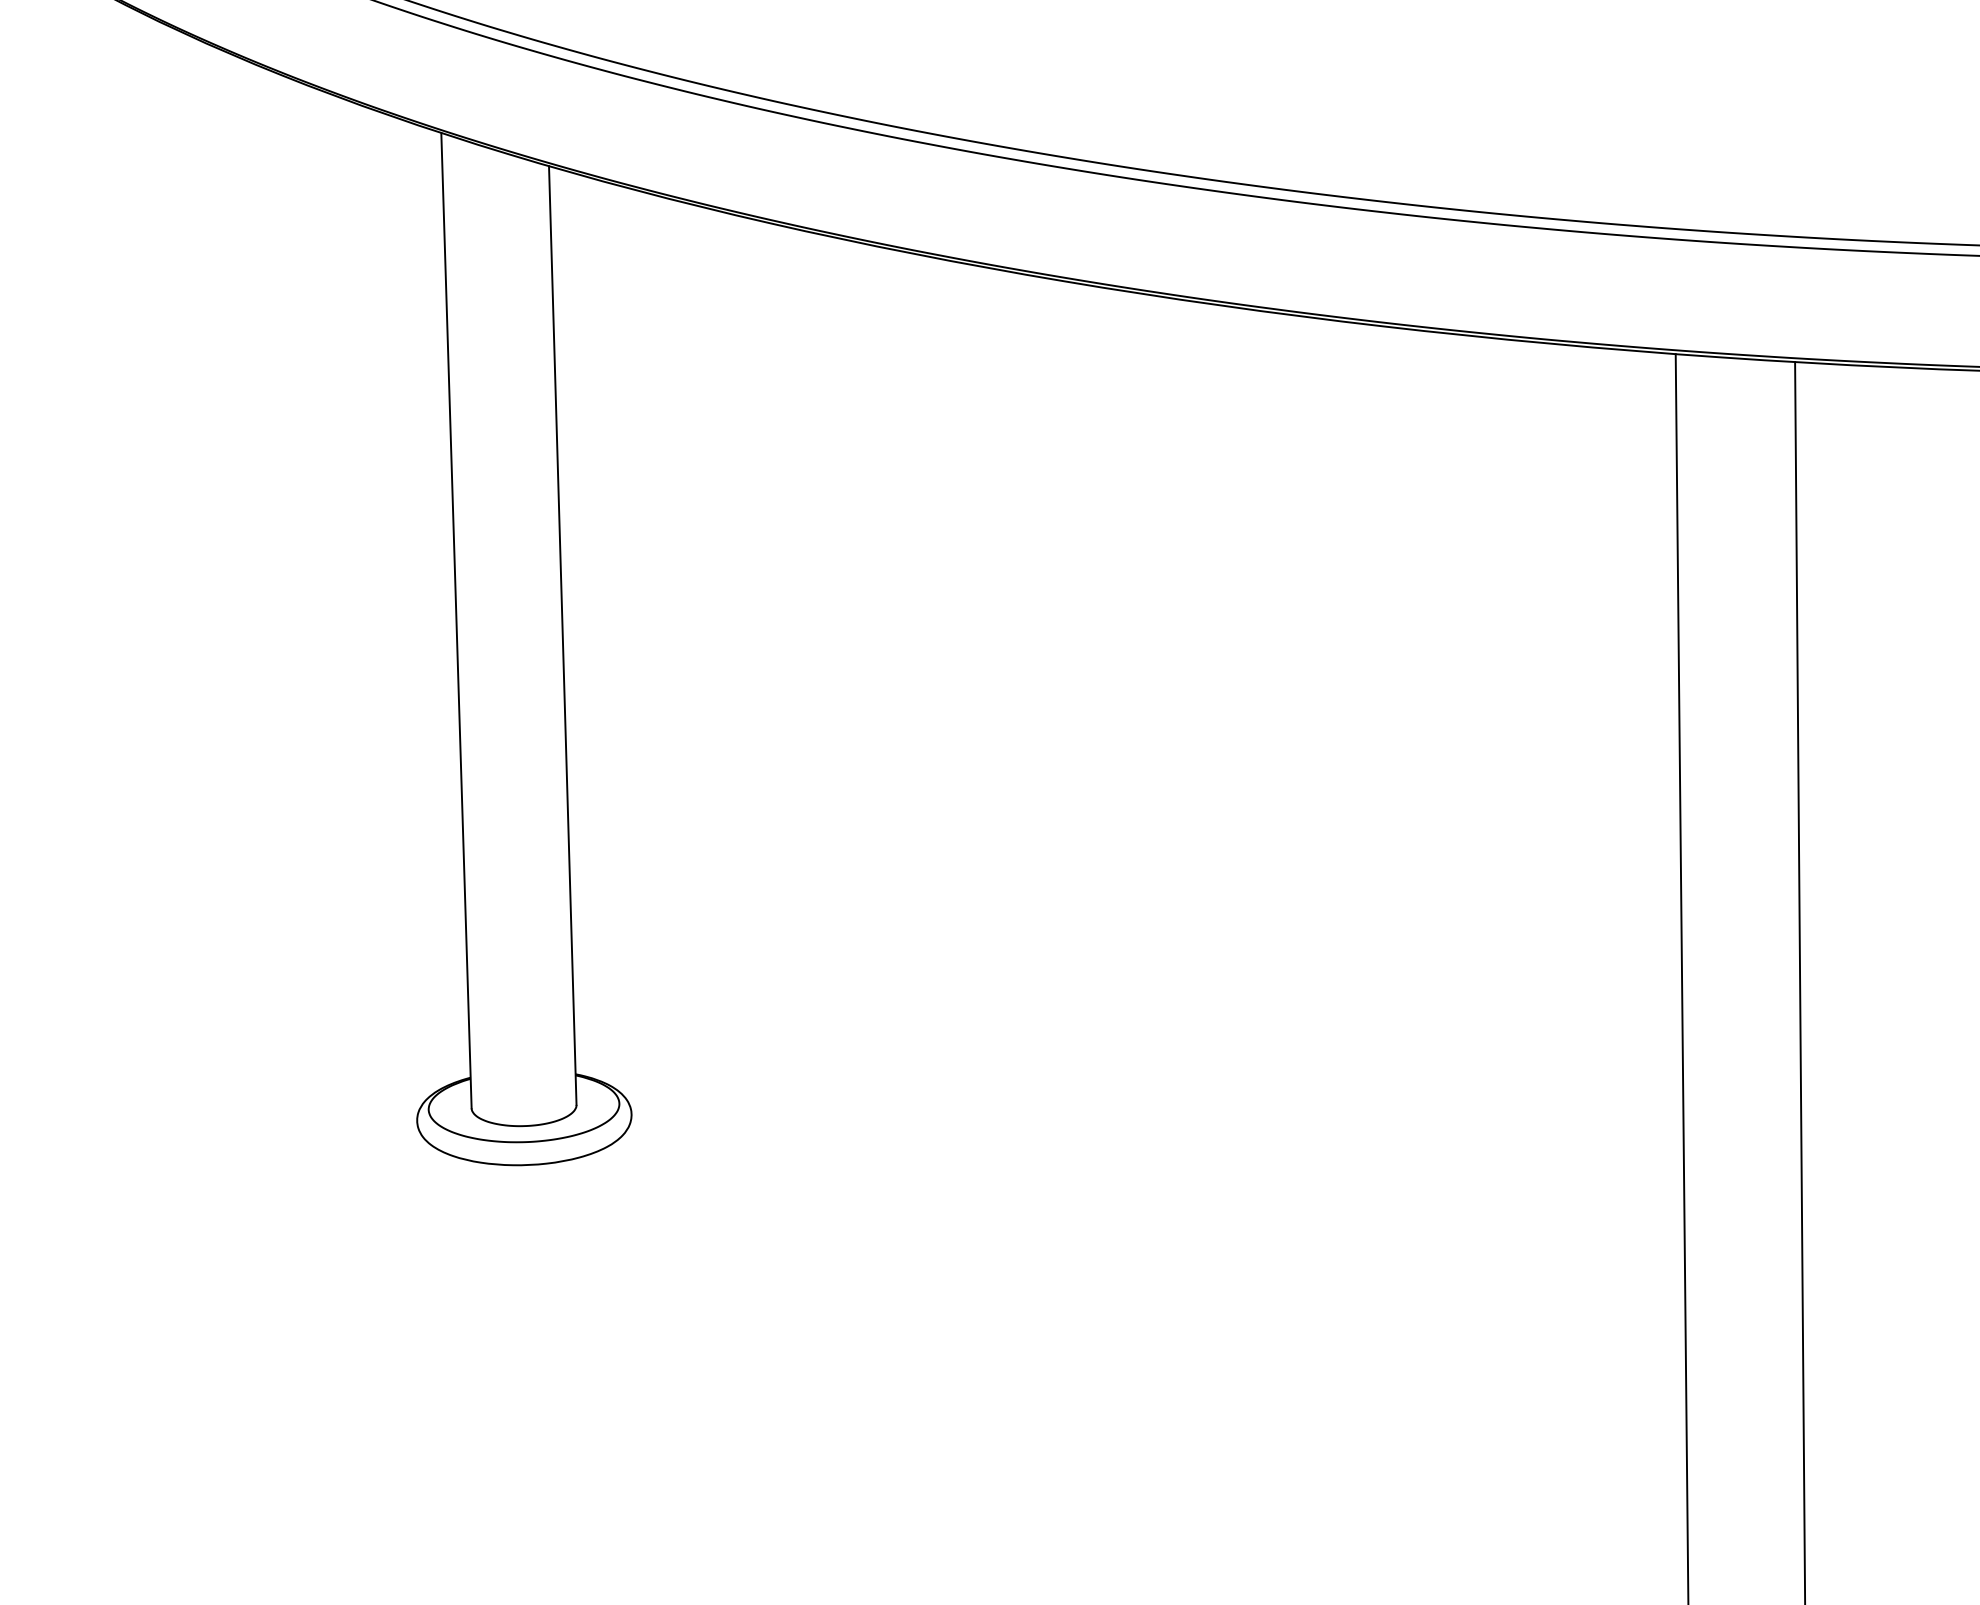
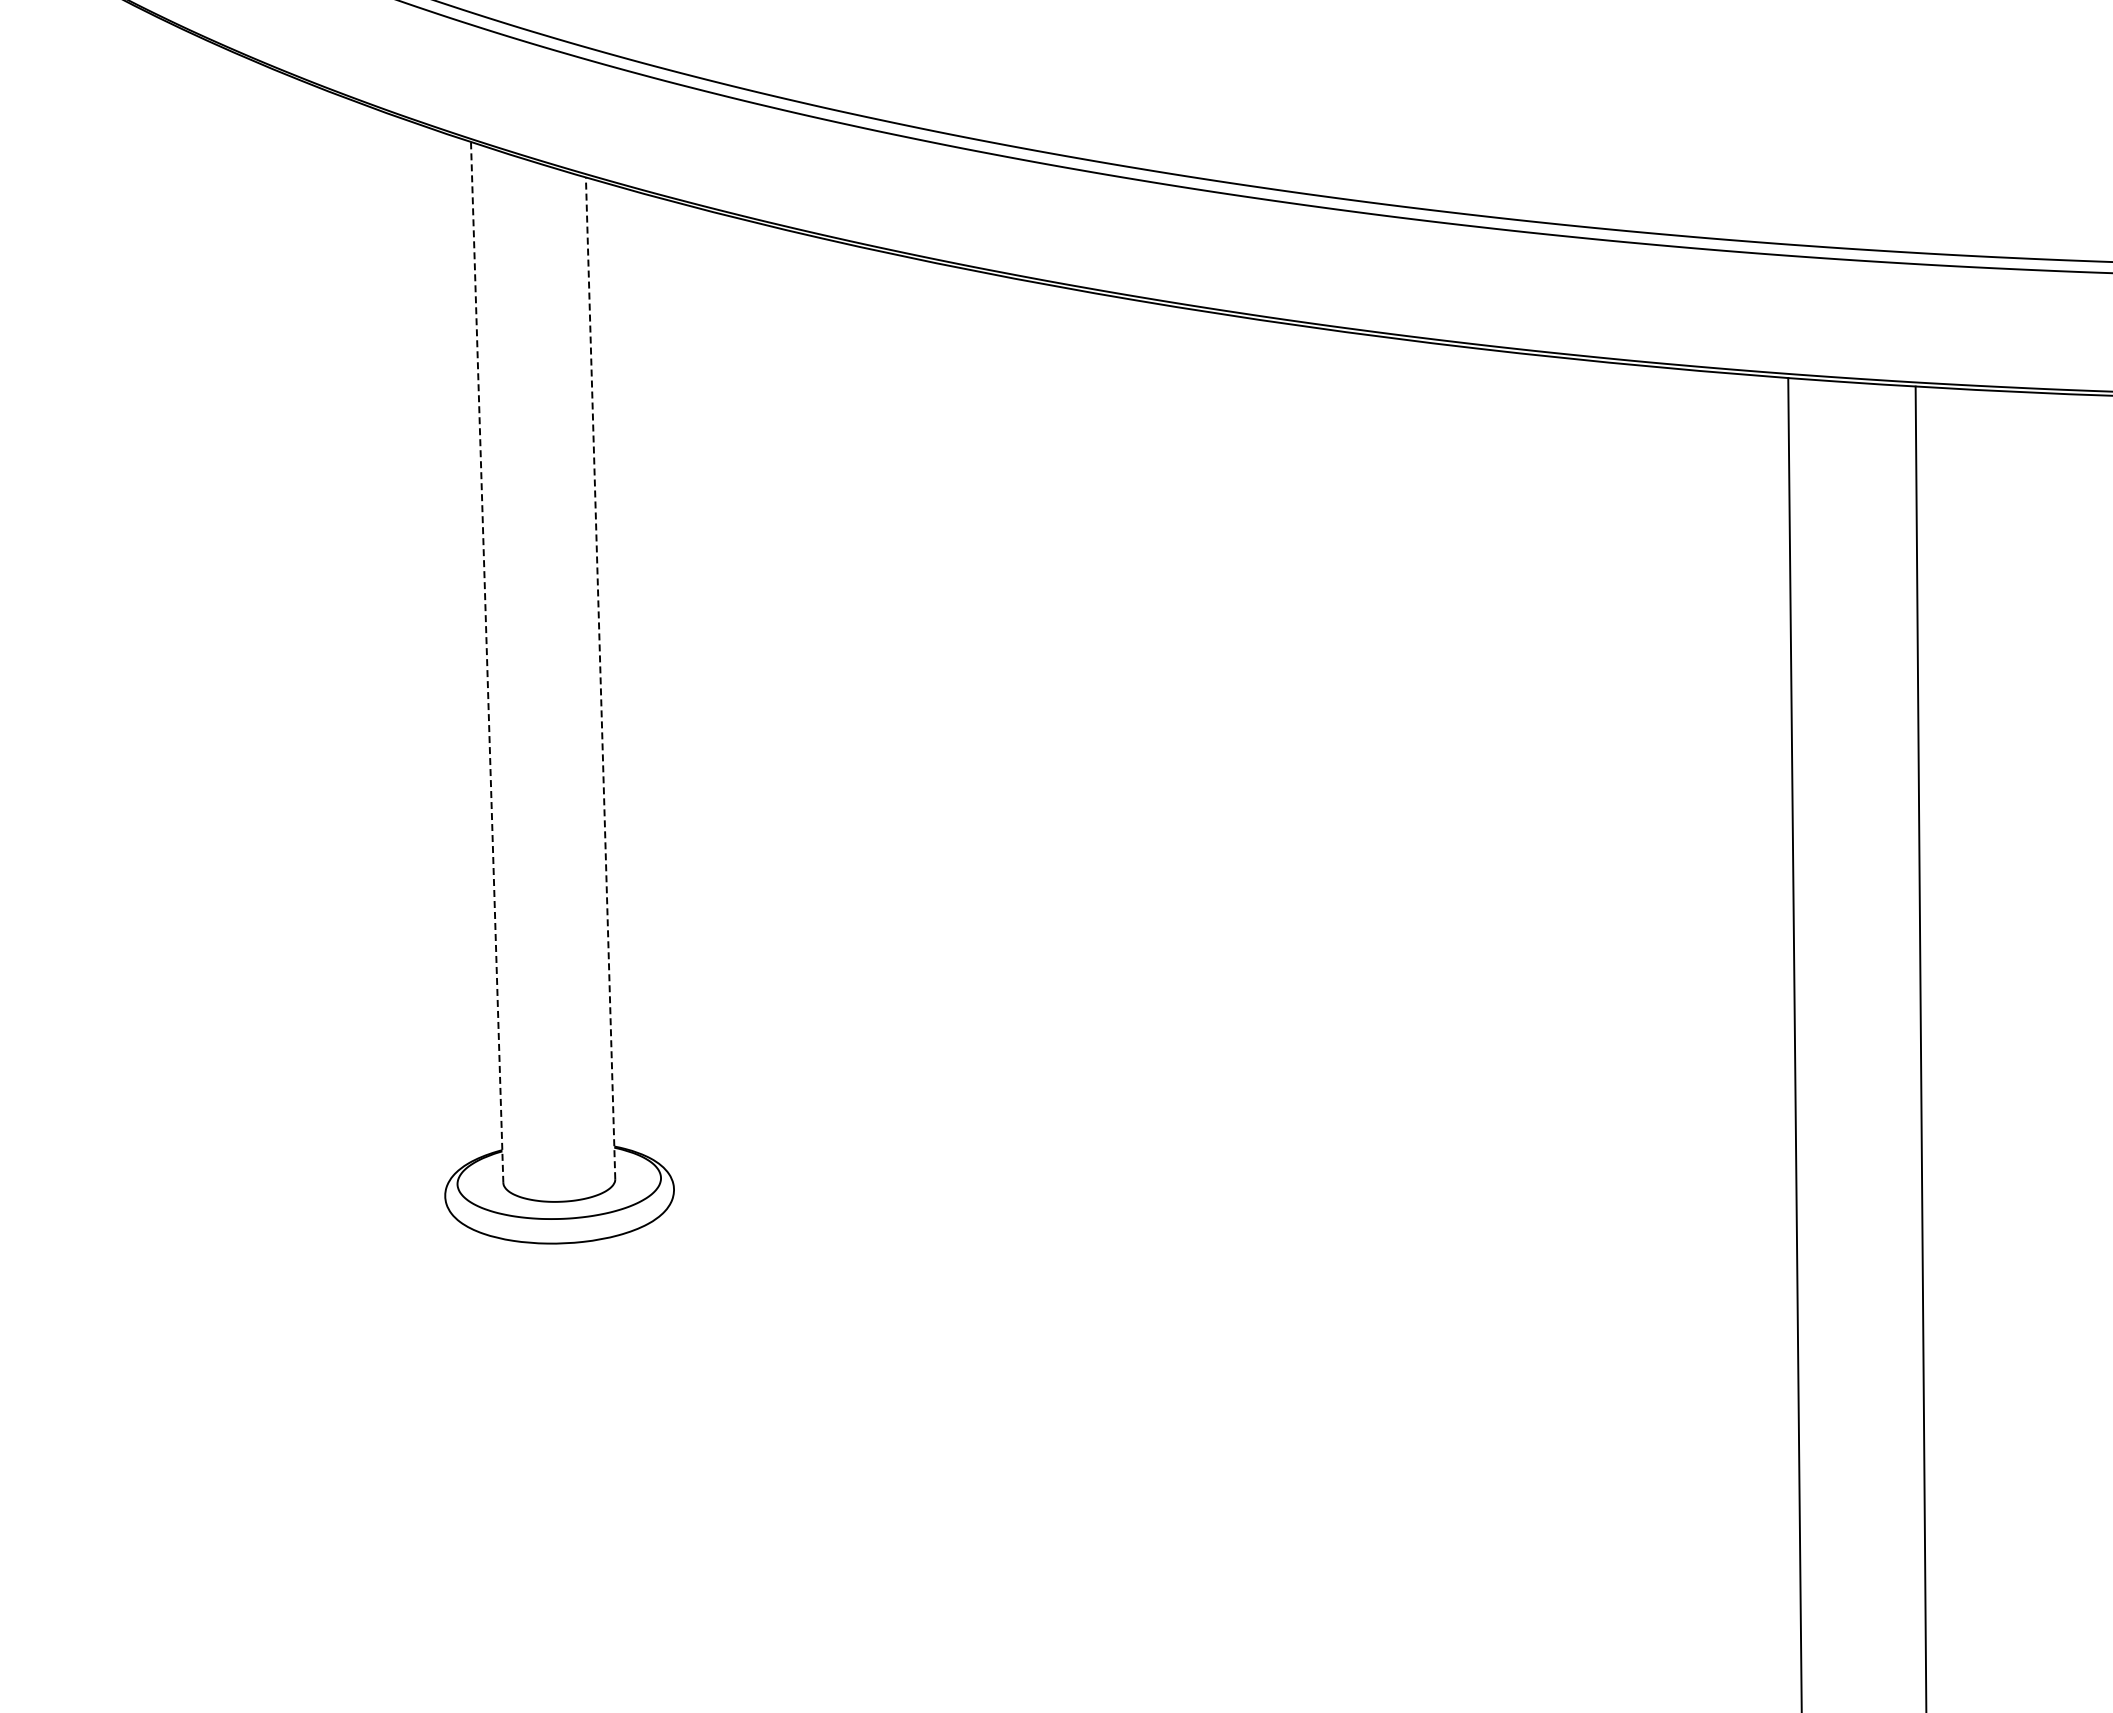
line: (456, 620) -> (487, 662), solid -> dashed
line: (562, 634) -> (600, 677), solid -> dashed

